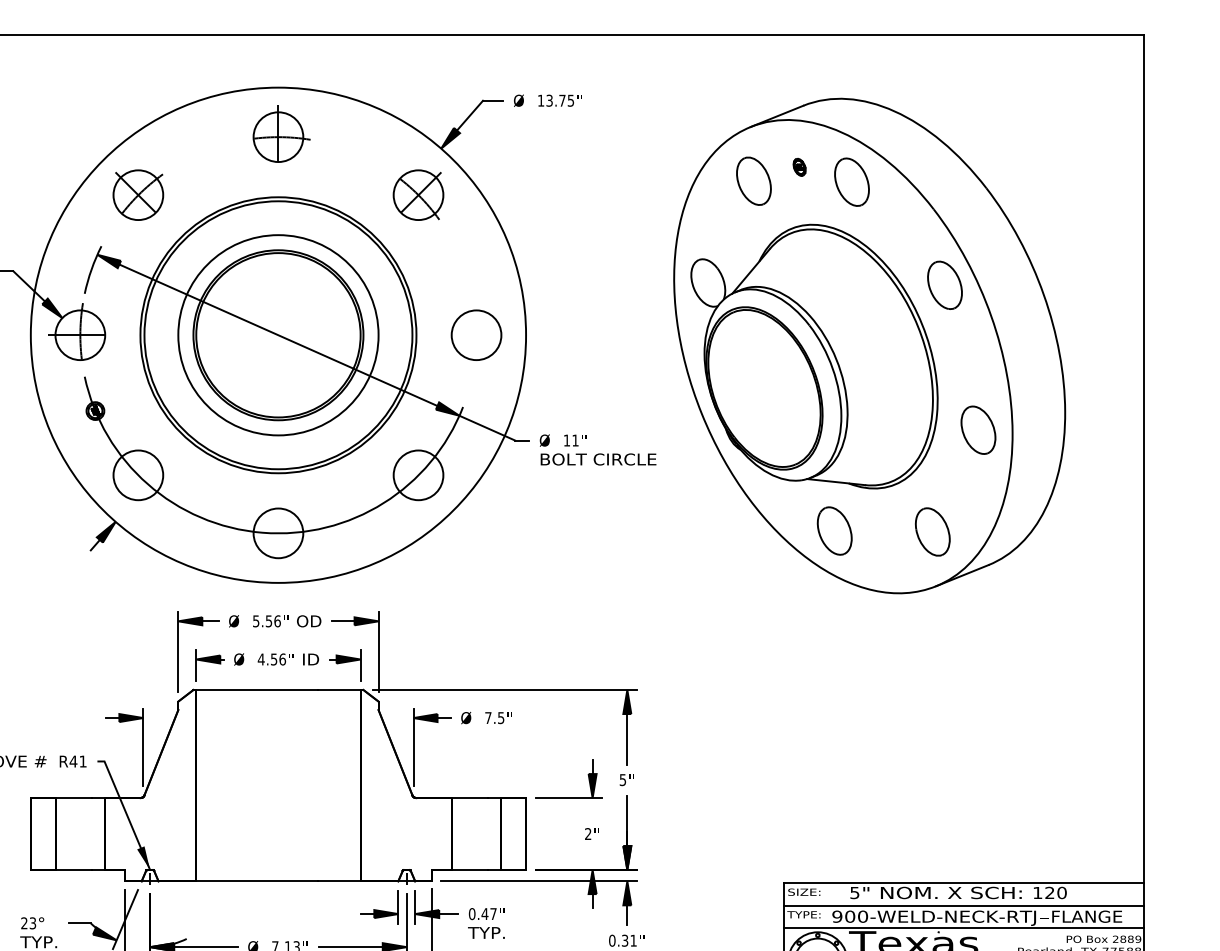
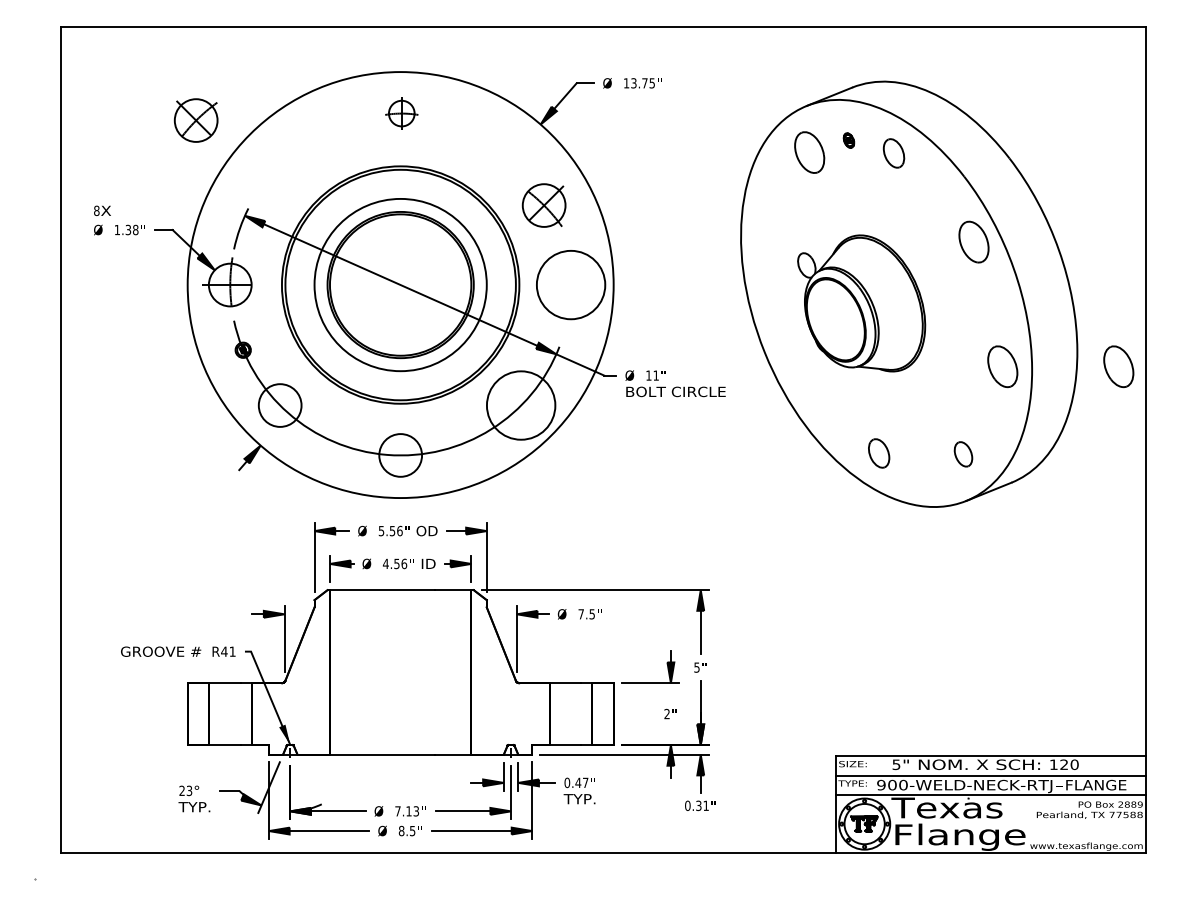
part: (281, 133) -> (403, 111), size x0.6
part: (851, 182) -> (893, 153), size x0.7
part: (137, 195) -> (195, 120), moved
part: (417, 195) -> (543, 205), moved
circle: (475, 334) -> (570, 284), size x1.6
part: (814, 356) -> (861, 303), size x0.6
part: (1112, 429) -> (1118, 366), added
circle: (417, 475) -> (520, 405), size x1.6
part: (833, 531) -> (878, 453), size x0.7
part: (932, 532) -> (963, 454), size x0.6

